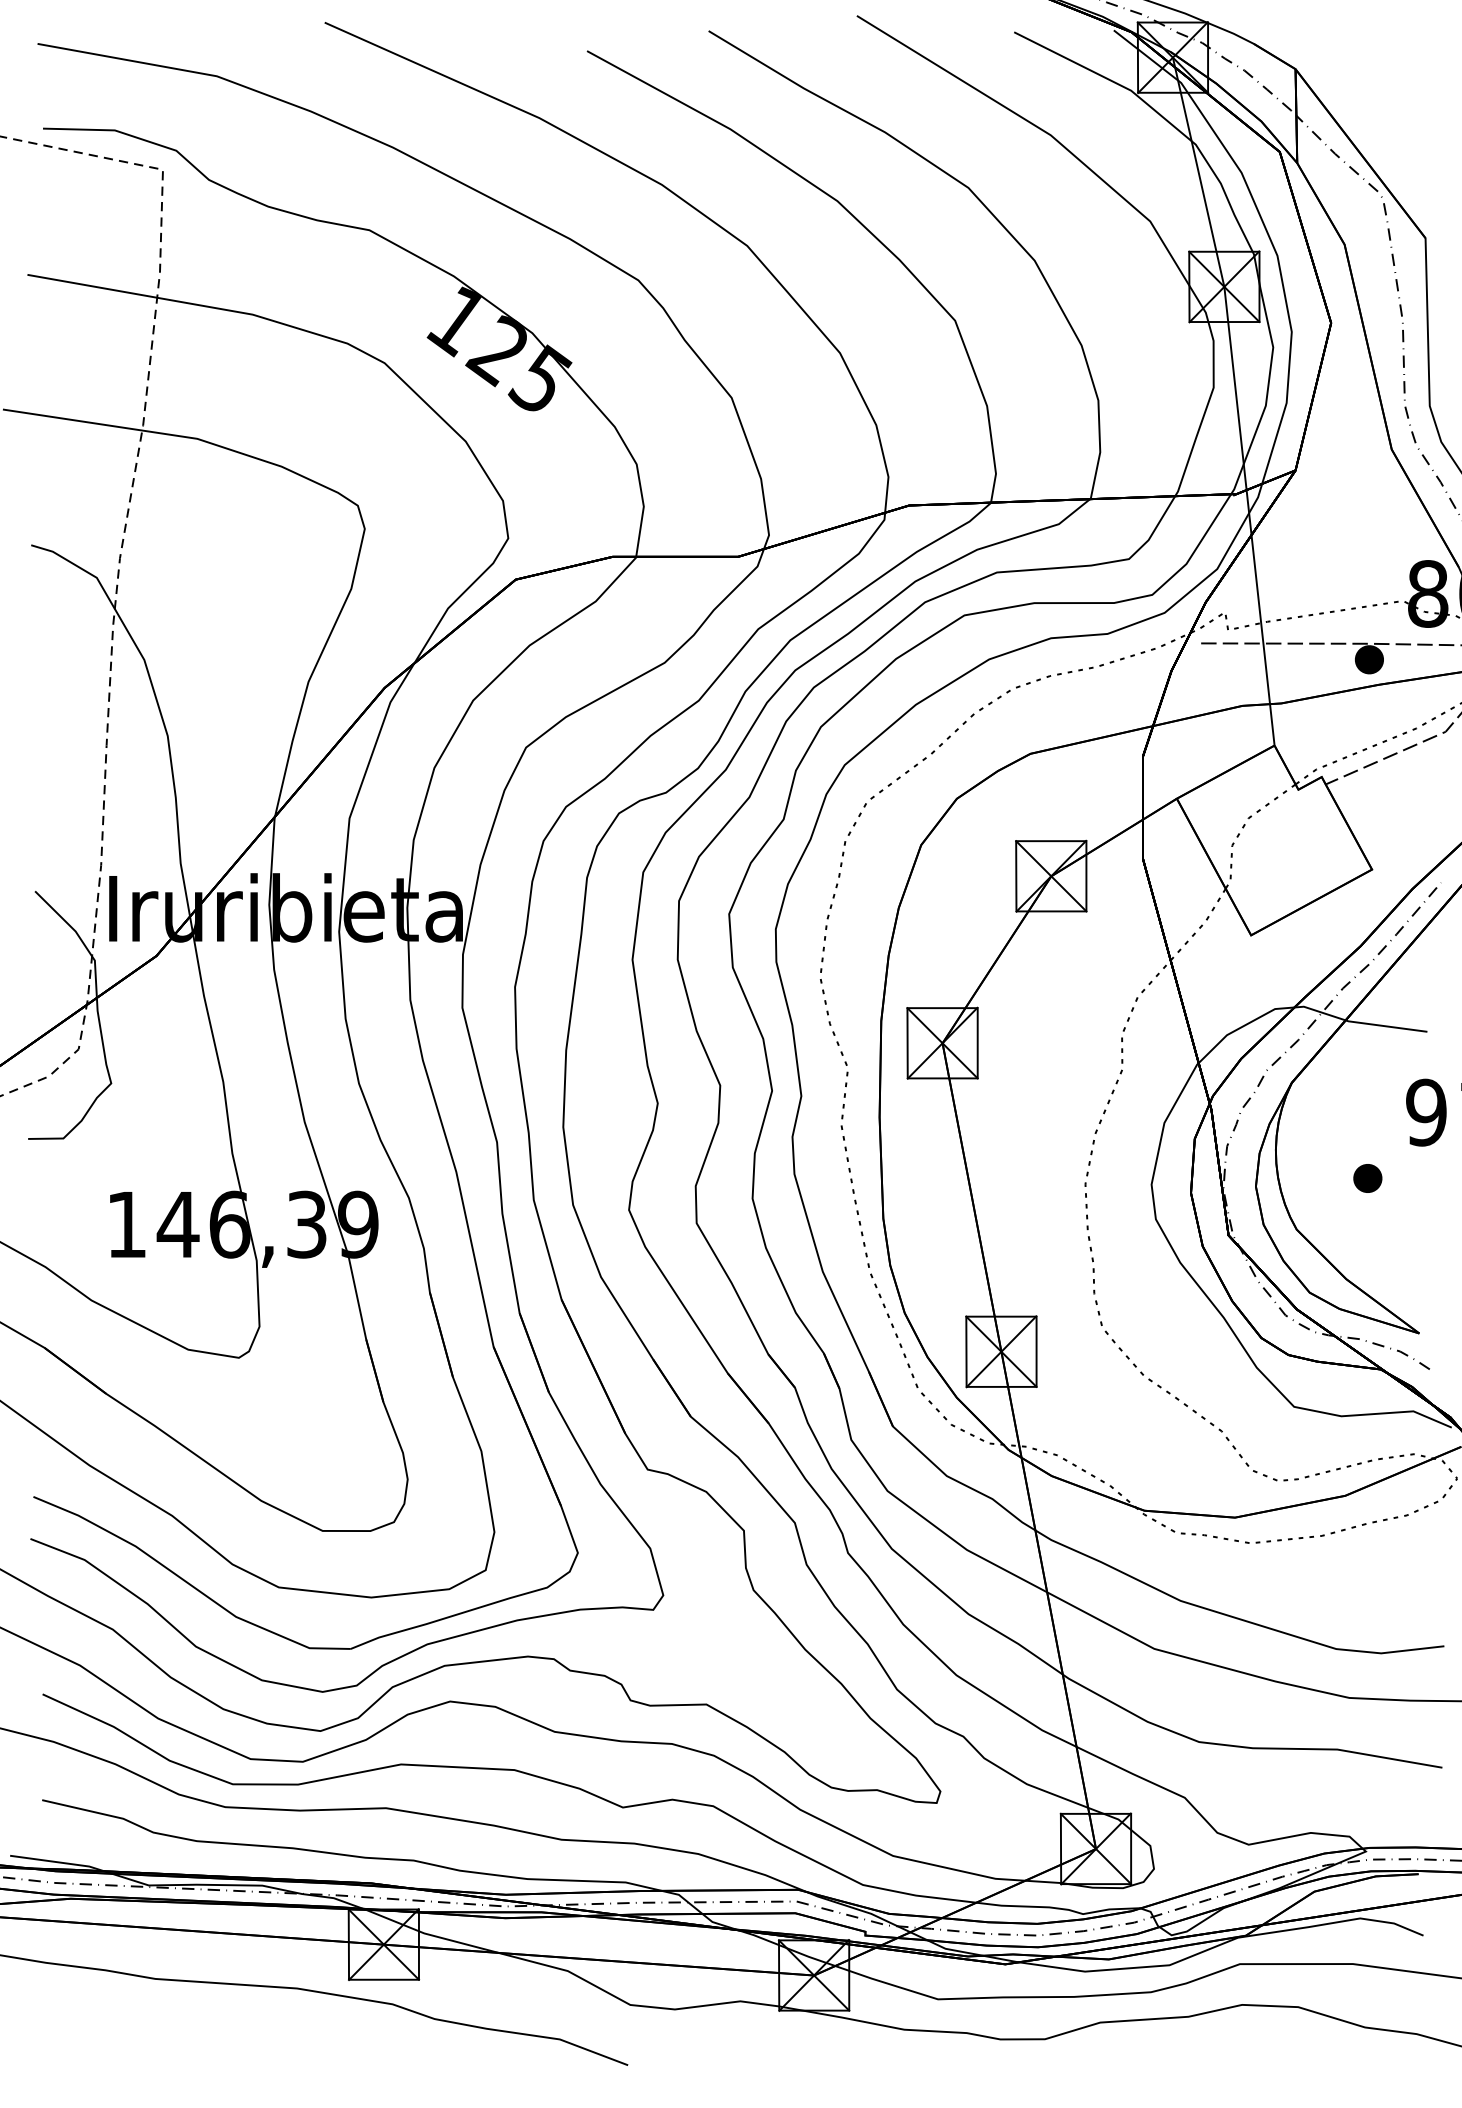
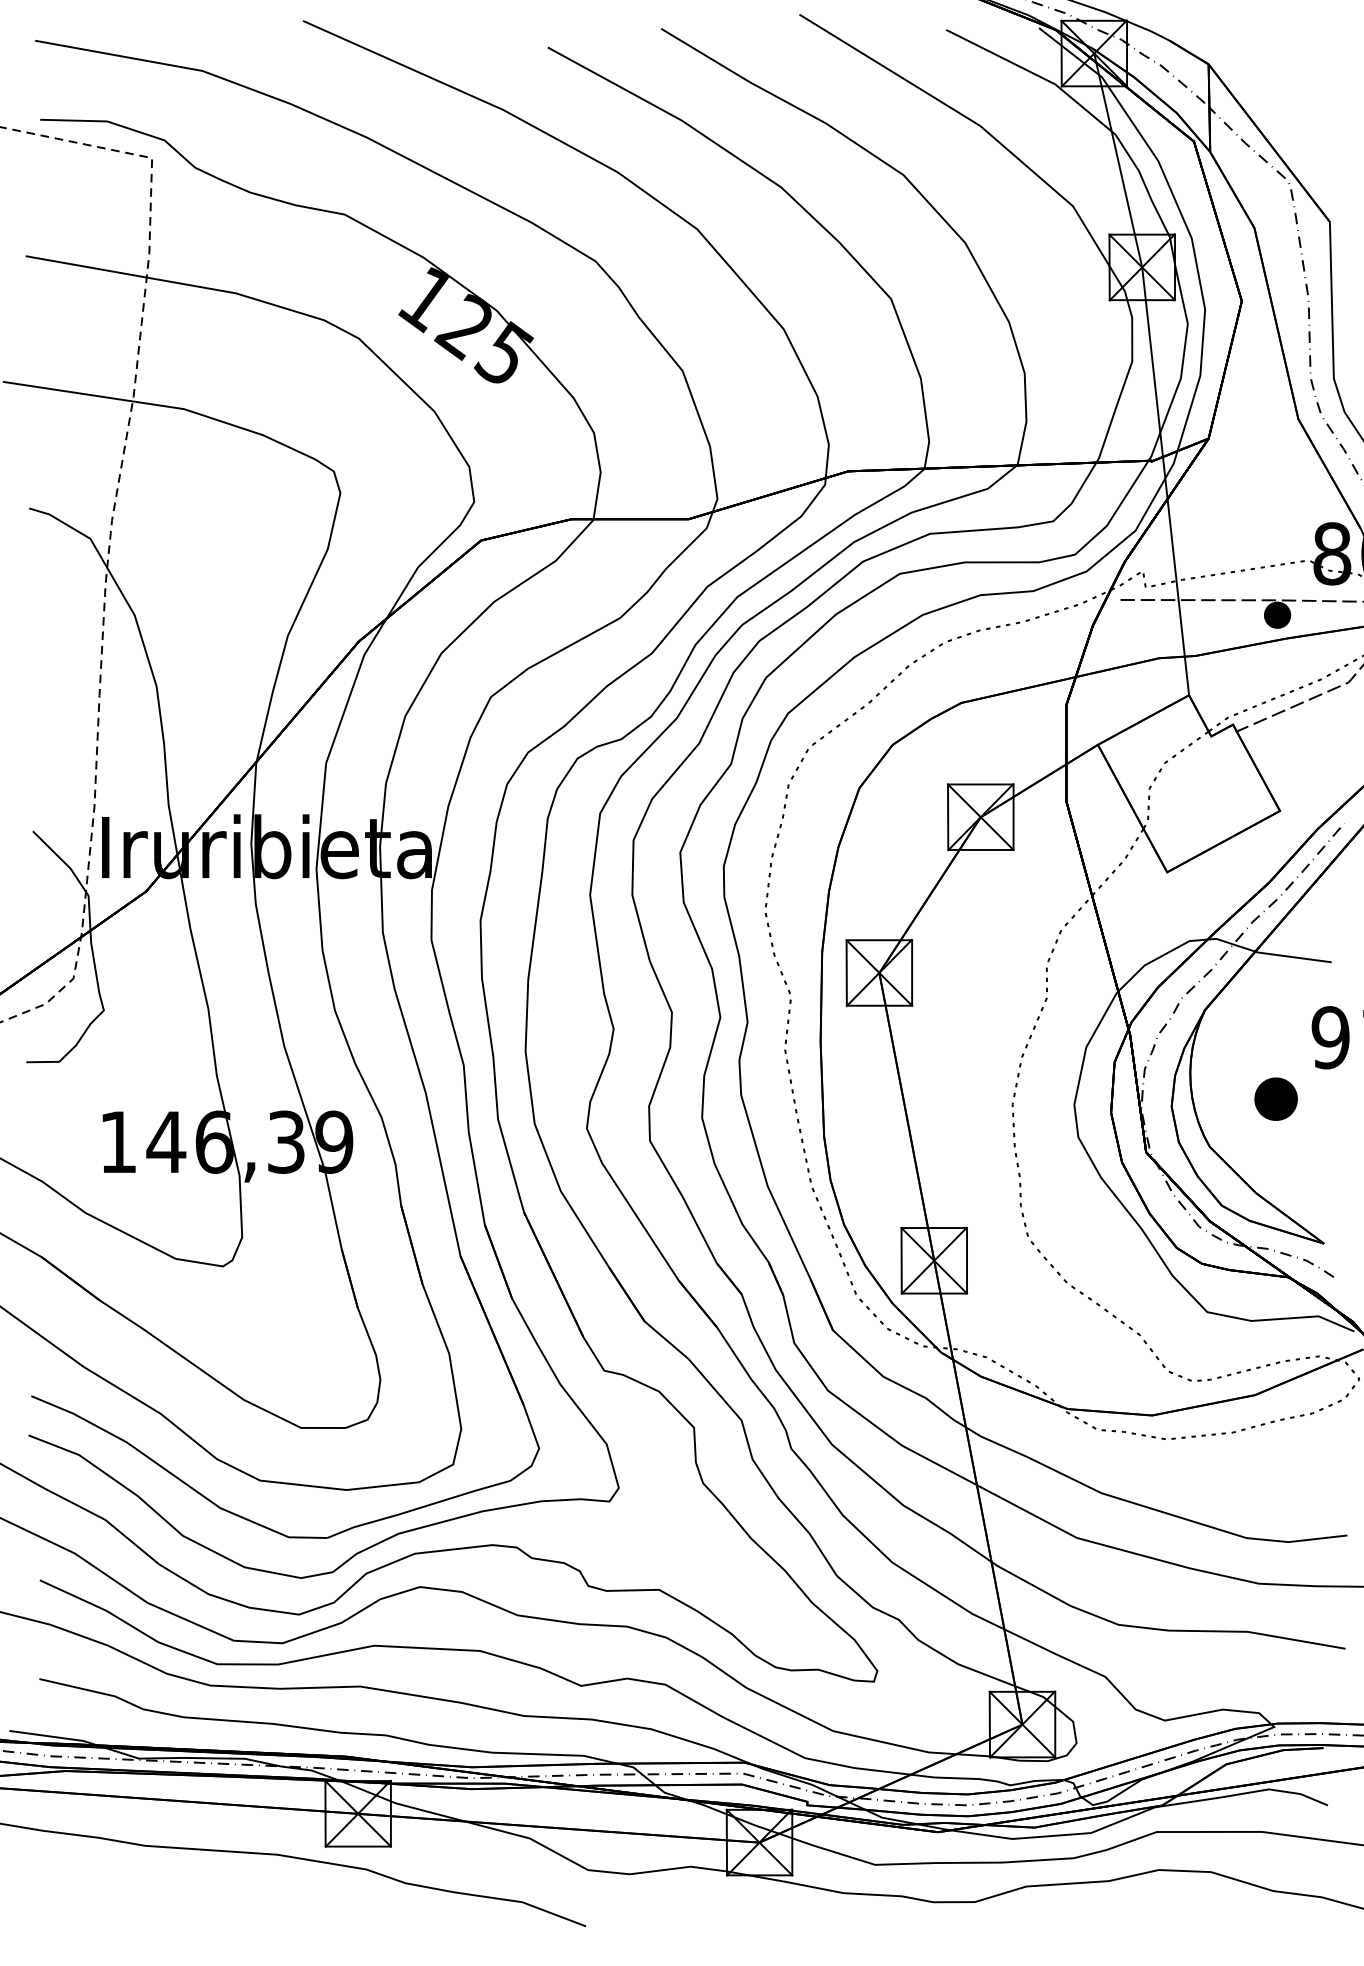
part: (1367, 1177) -> (1275, 1098), size x1.6

